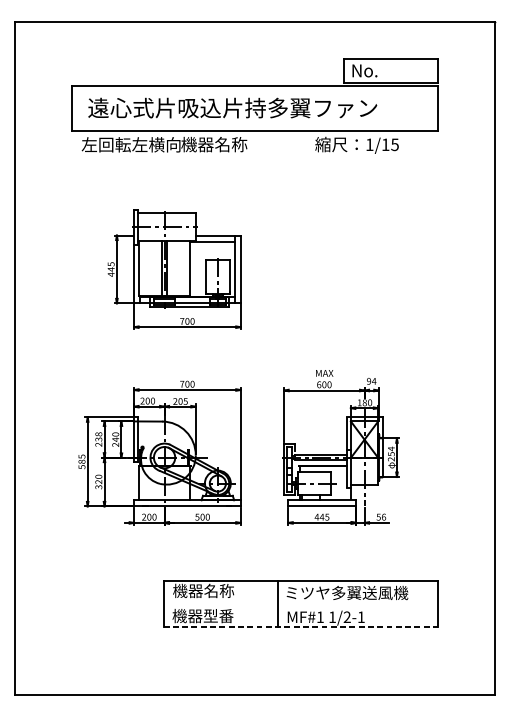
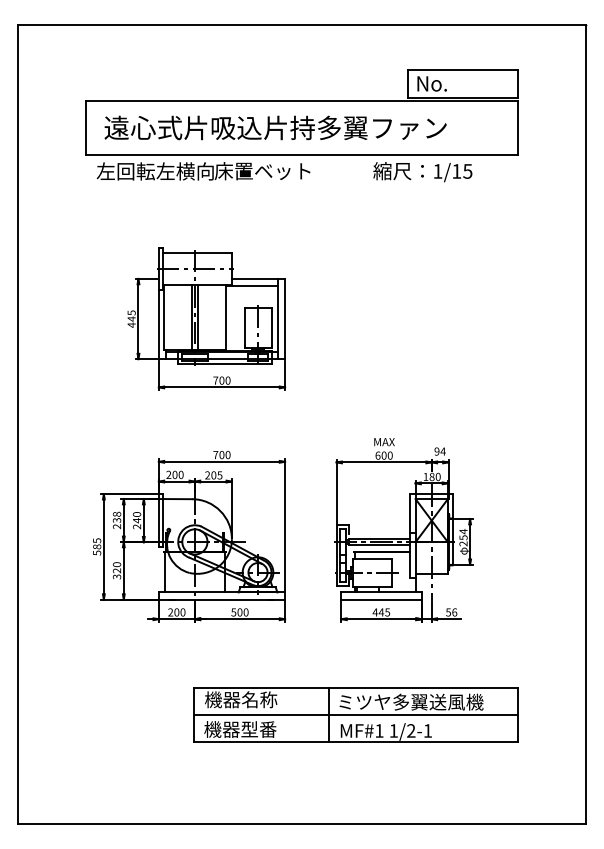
text: (221, 144) -> (262, 171), 機器名称 -> 床置ベット
line: (300, 604) -> (355, 715), added
line: (301, 627) -> (356, 742), dashed -> solid

